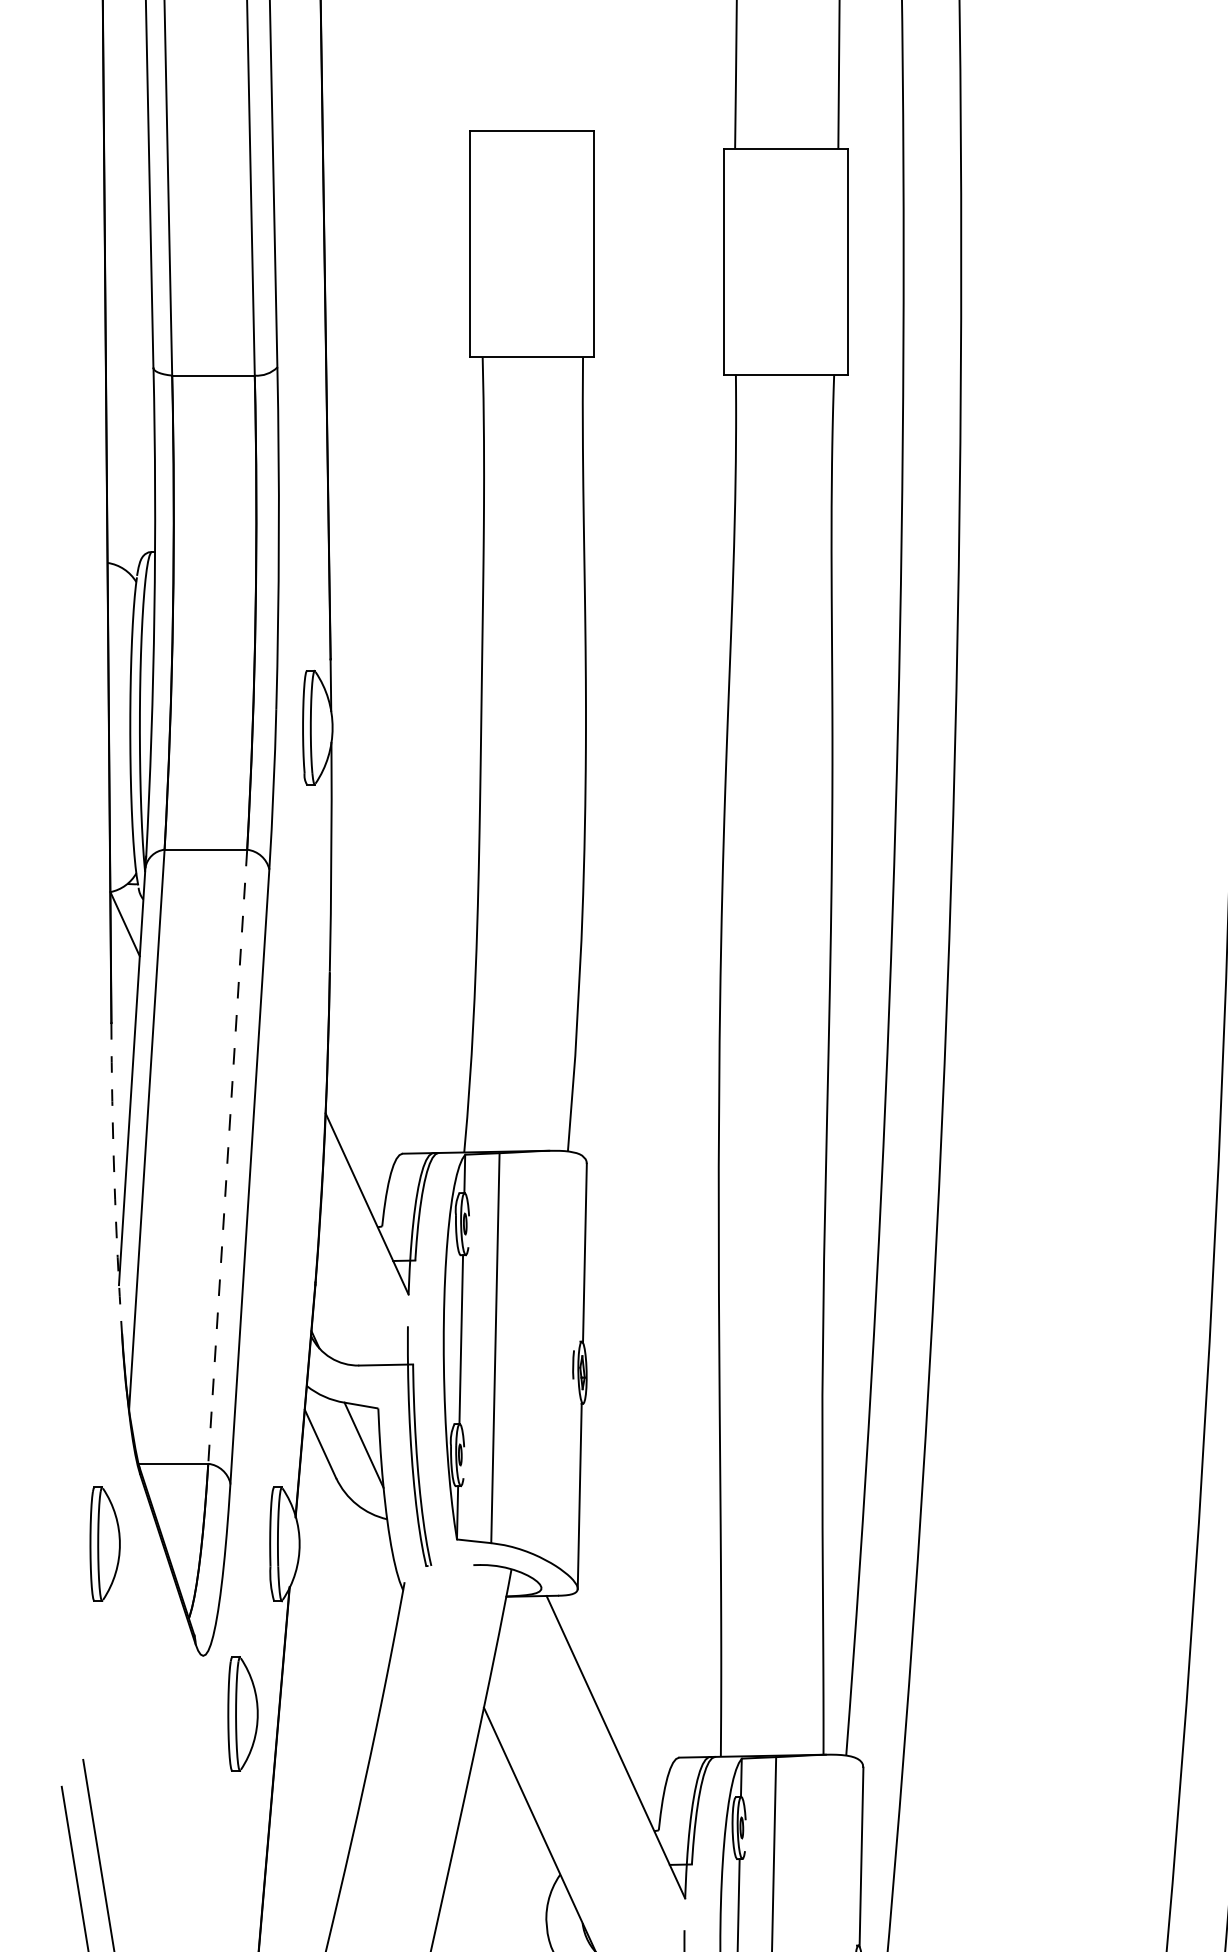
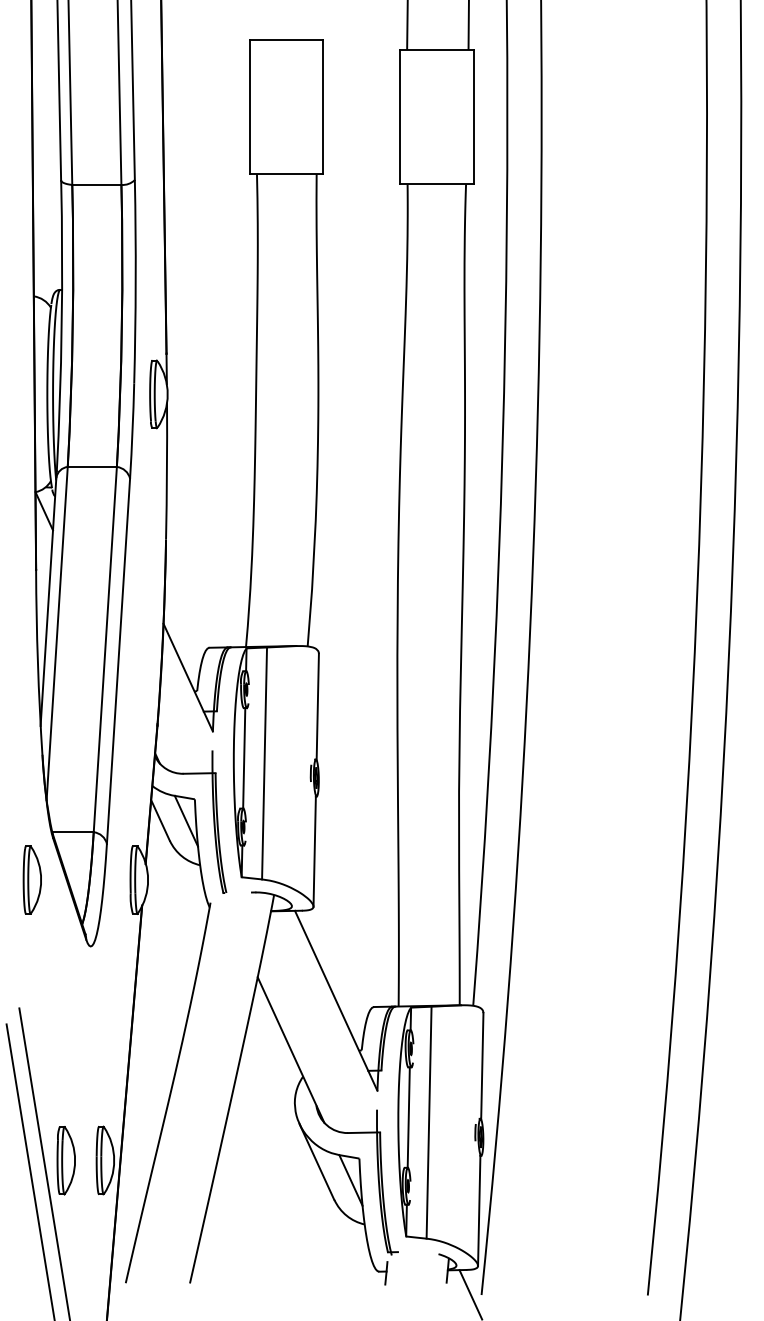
line: (228, 1158) -> (105, 650), dashed -> solid
arc: (113, 1180) -> (37, 663), dashed -> solid
part: (241, 1713) -> (113, 980), removed

